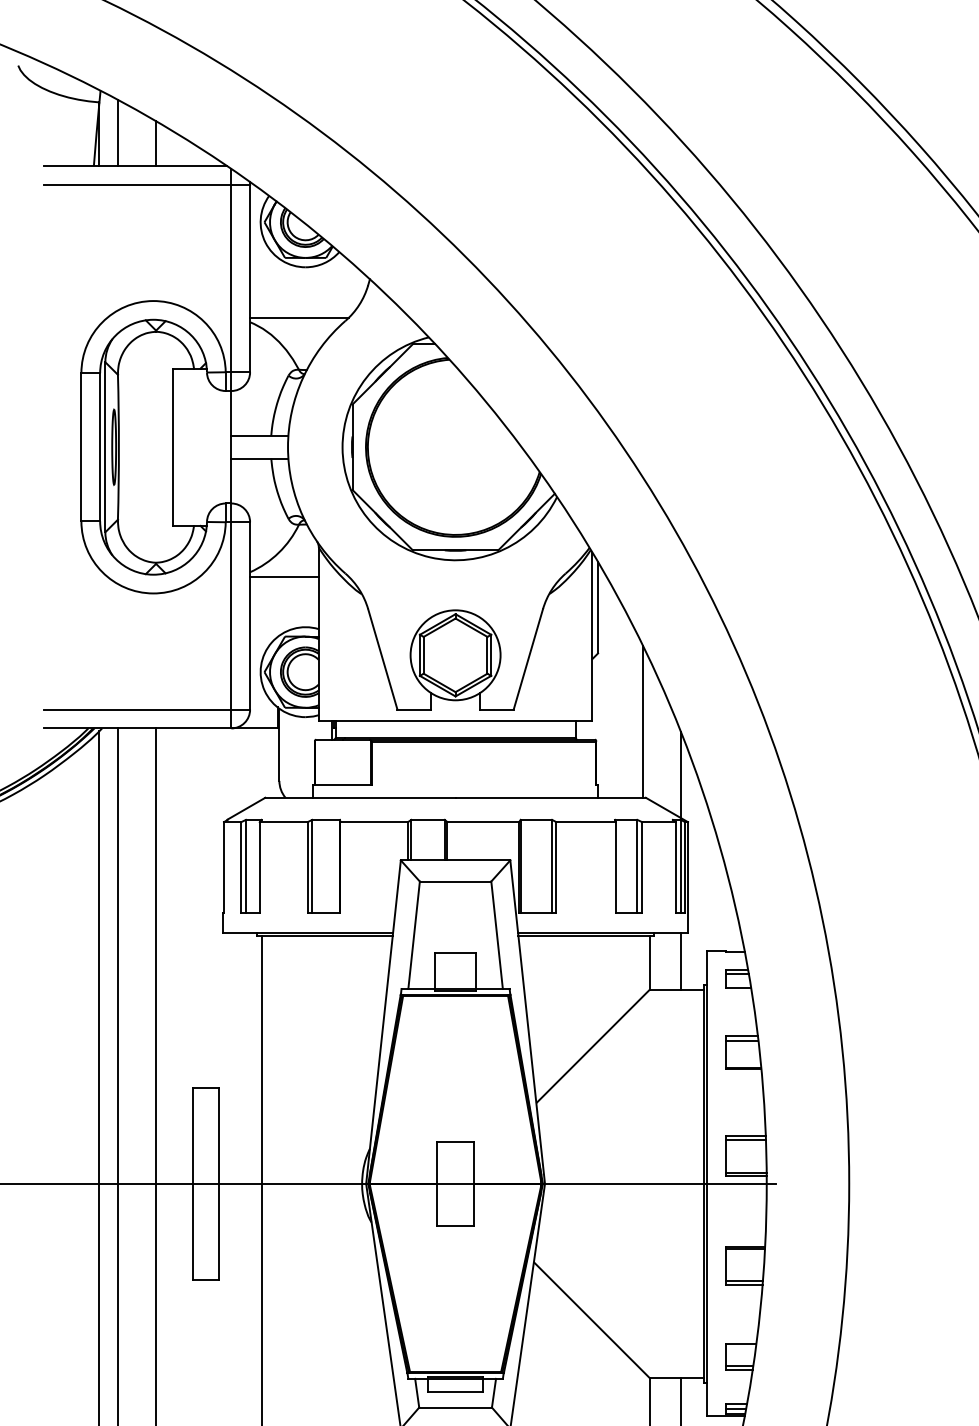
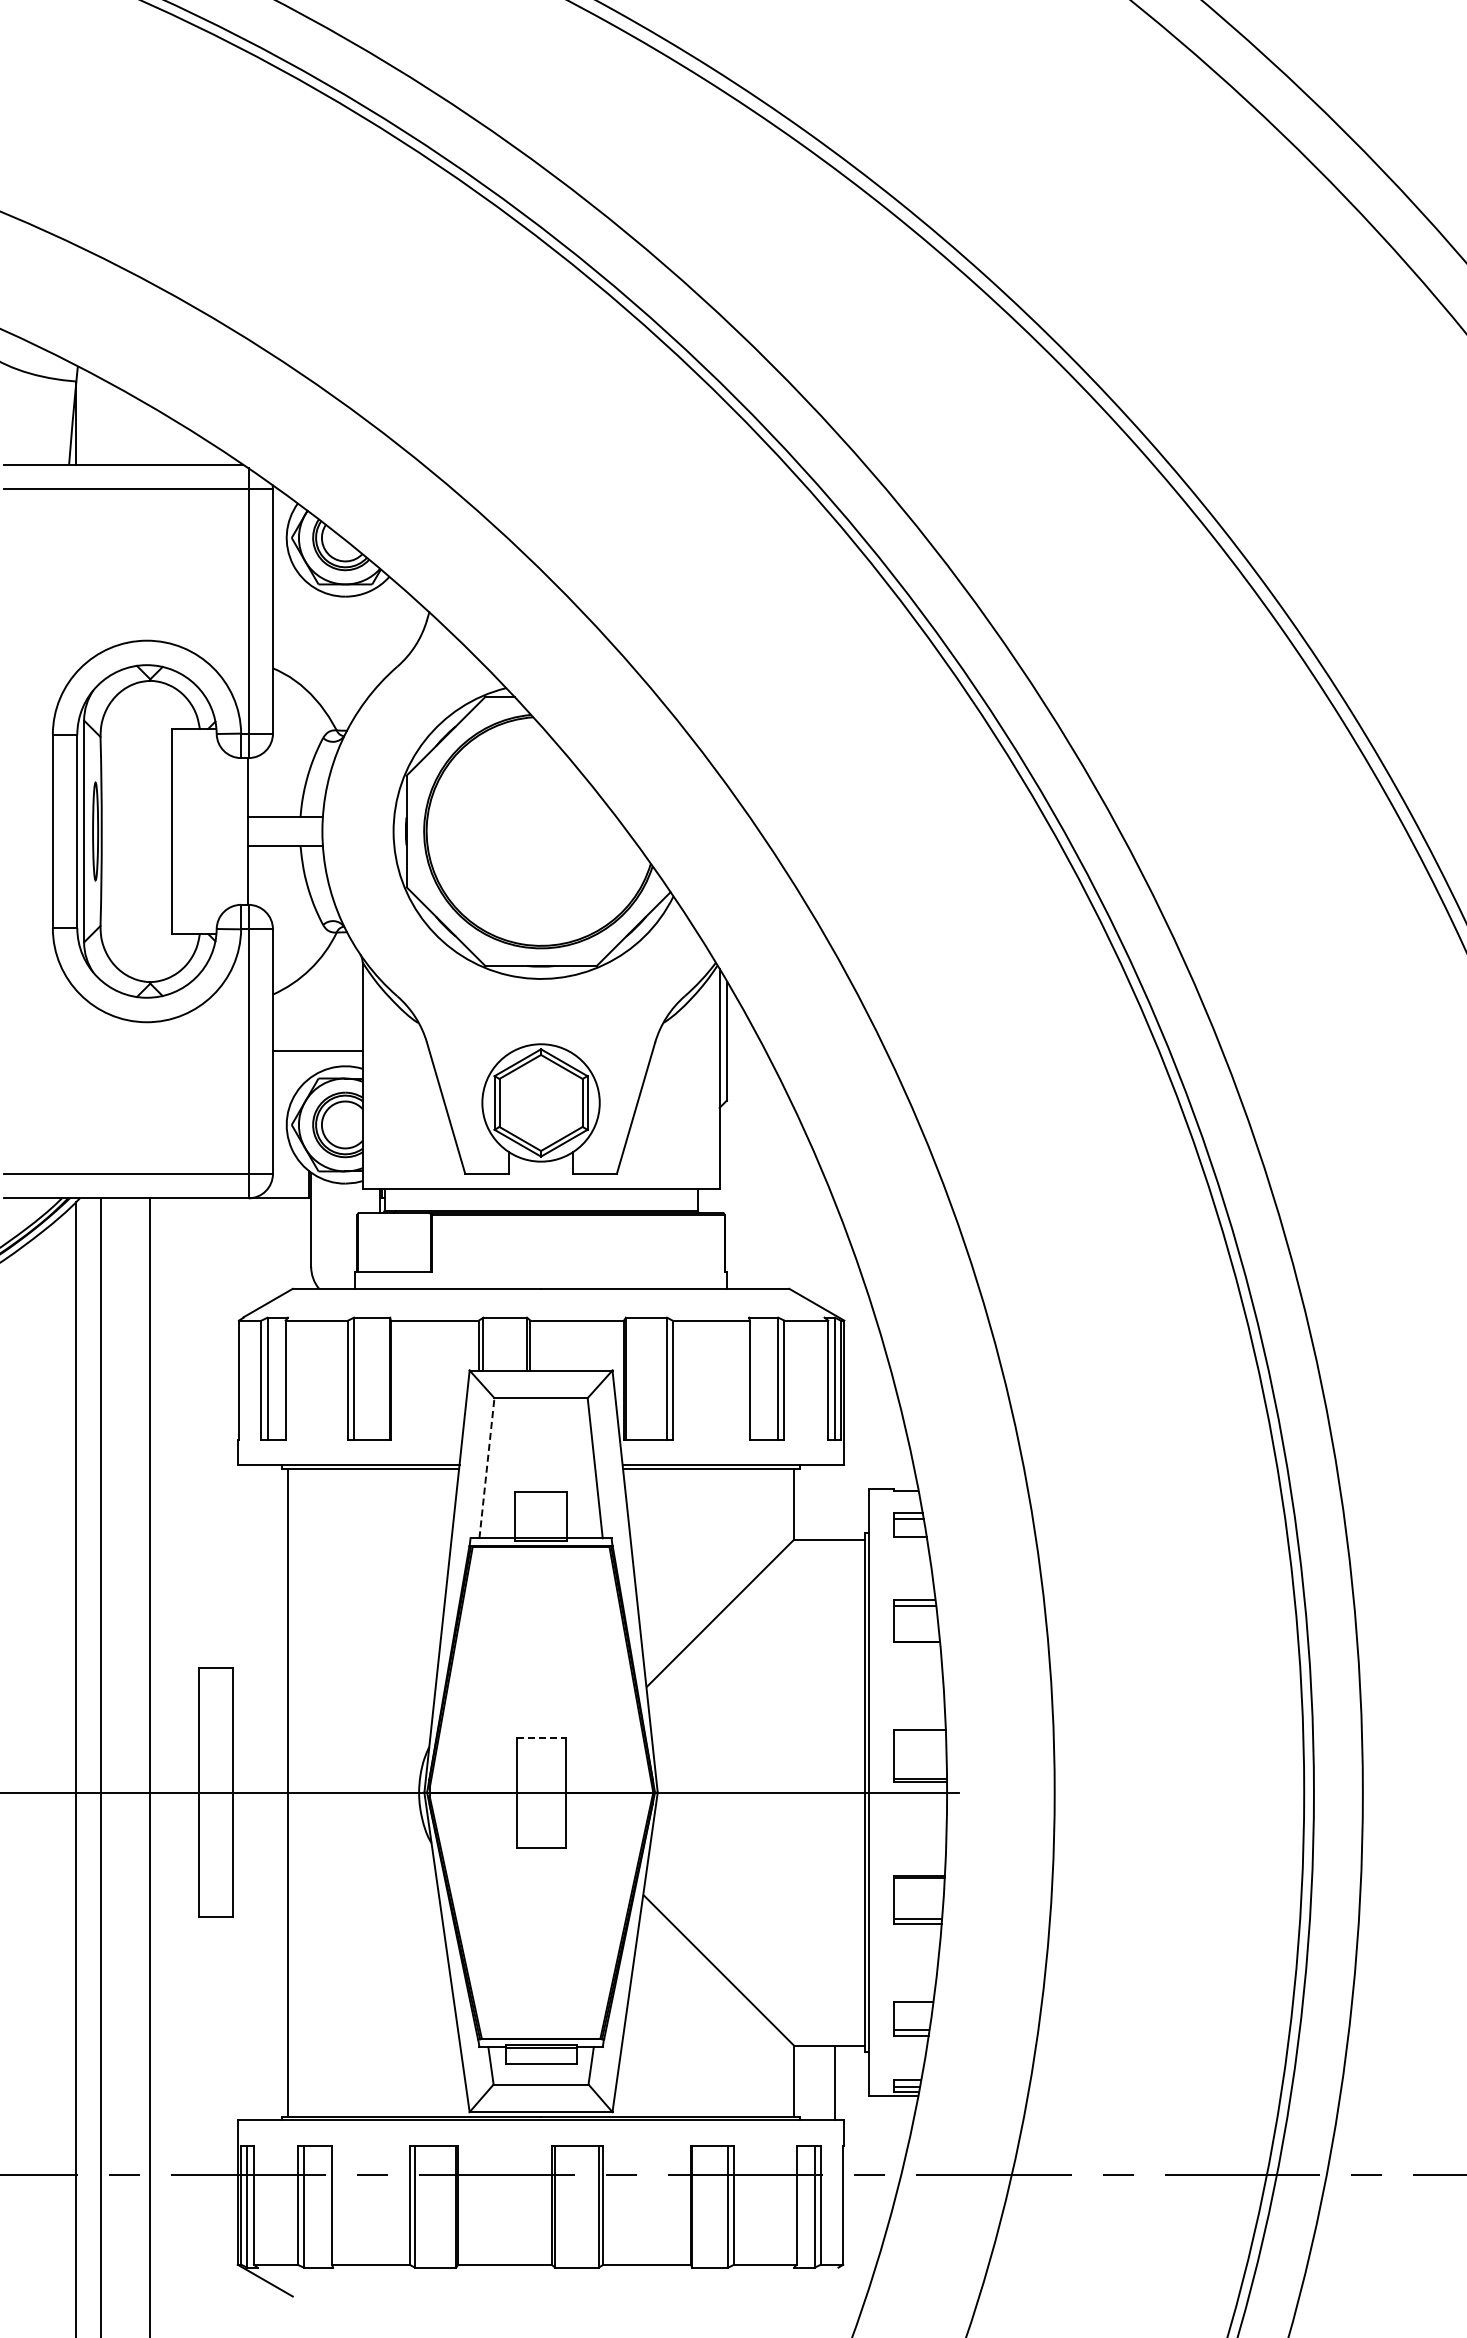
line: (117, 133) -> (100, 421), removed
line: (155, 143) -> (149, 435), removed
line: (299, 317) -> (337, 662), removed
line: (284, 576) -> (317, 1050), moved
line: (642, 721) -> (785, 1189), removed
line: (680, 774) -> (834, 1258), removed
line: (414, 934) -> (487, 1467), solid -> dashed
line: (680, 960) -> (834, 1501), removed
line: (746, 1140) -> (920, 1735), removed
line: (455, 1141) -> (541, 1737), solid -> dashed

